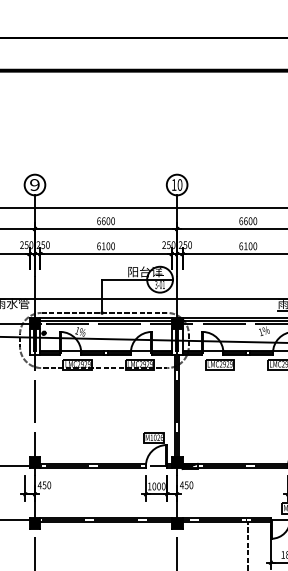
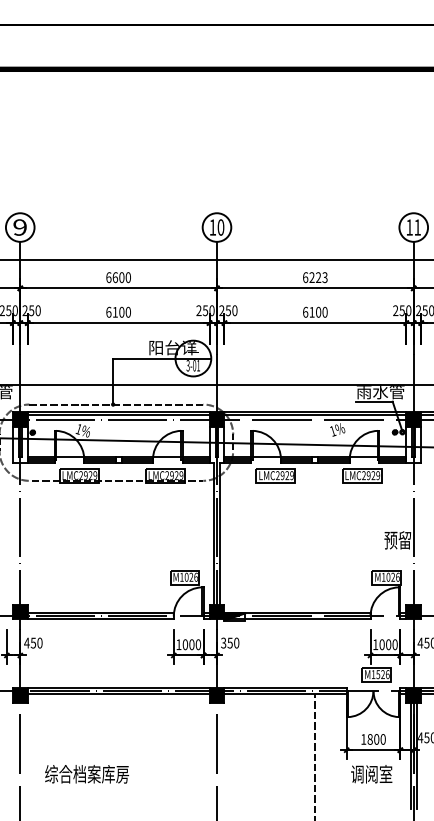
text: (250, 221) -> (318, 277), 6600 -> 6223
text: (181, 484) -> (223, 642), 450 -> 350

